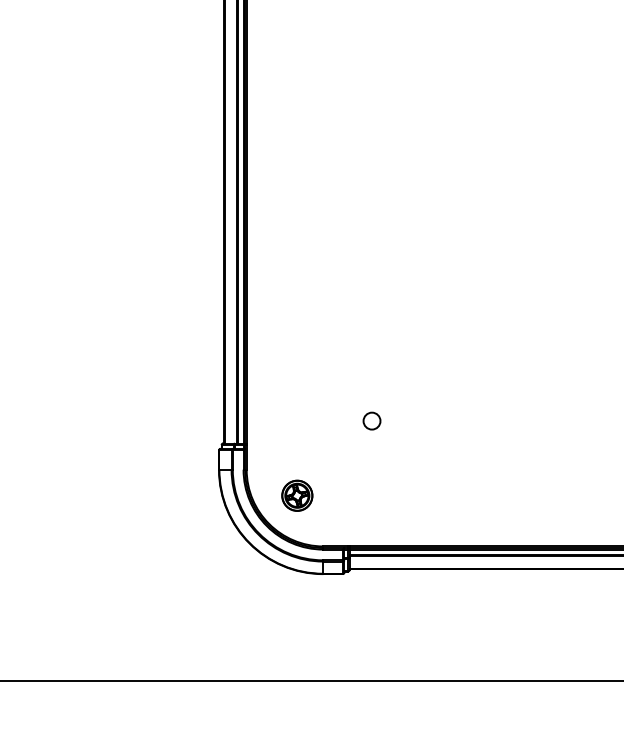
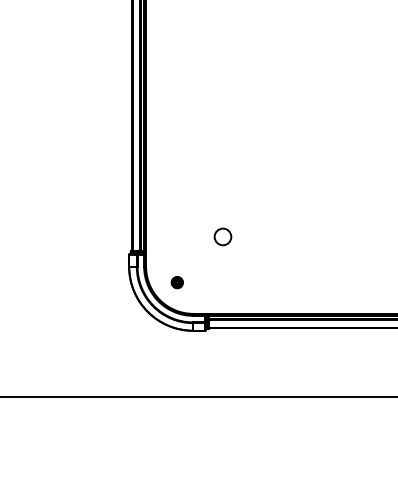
circle: (372, 420) -> (223, 236), size x1.6
part: (297, 495) -> (177, 282), size x0.6

